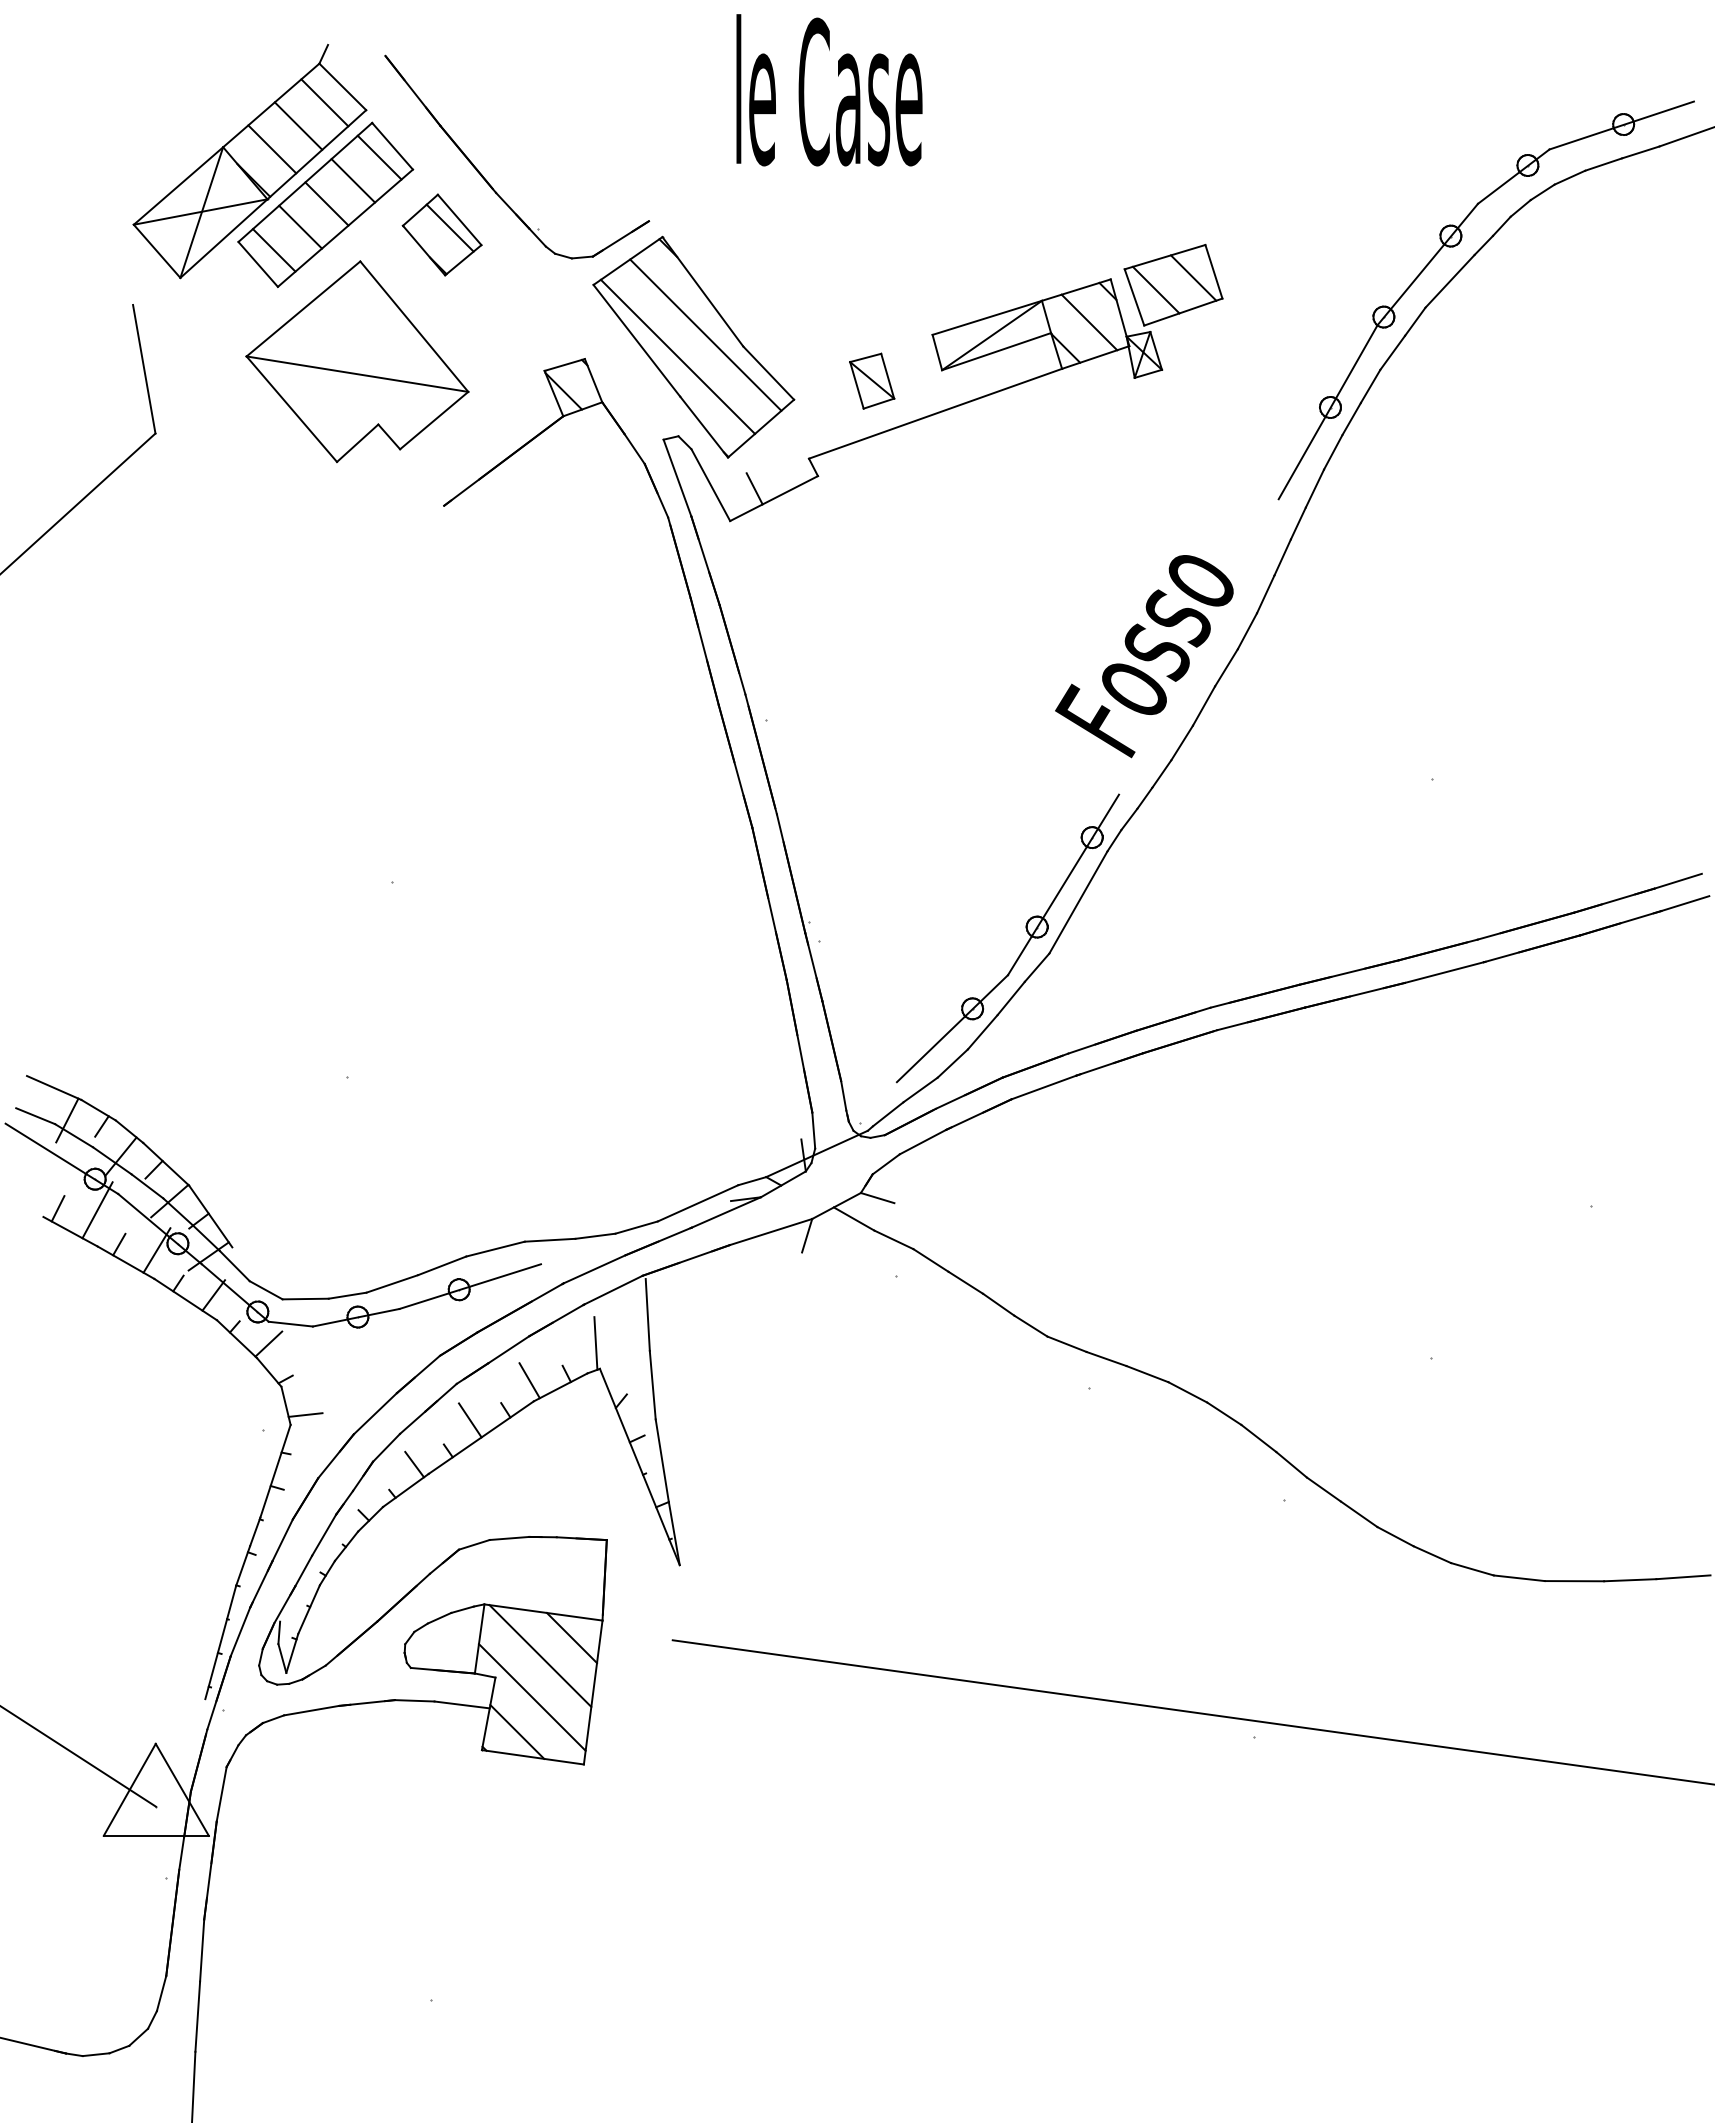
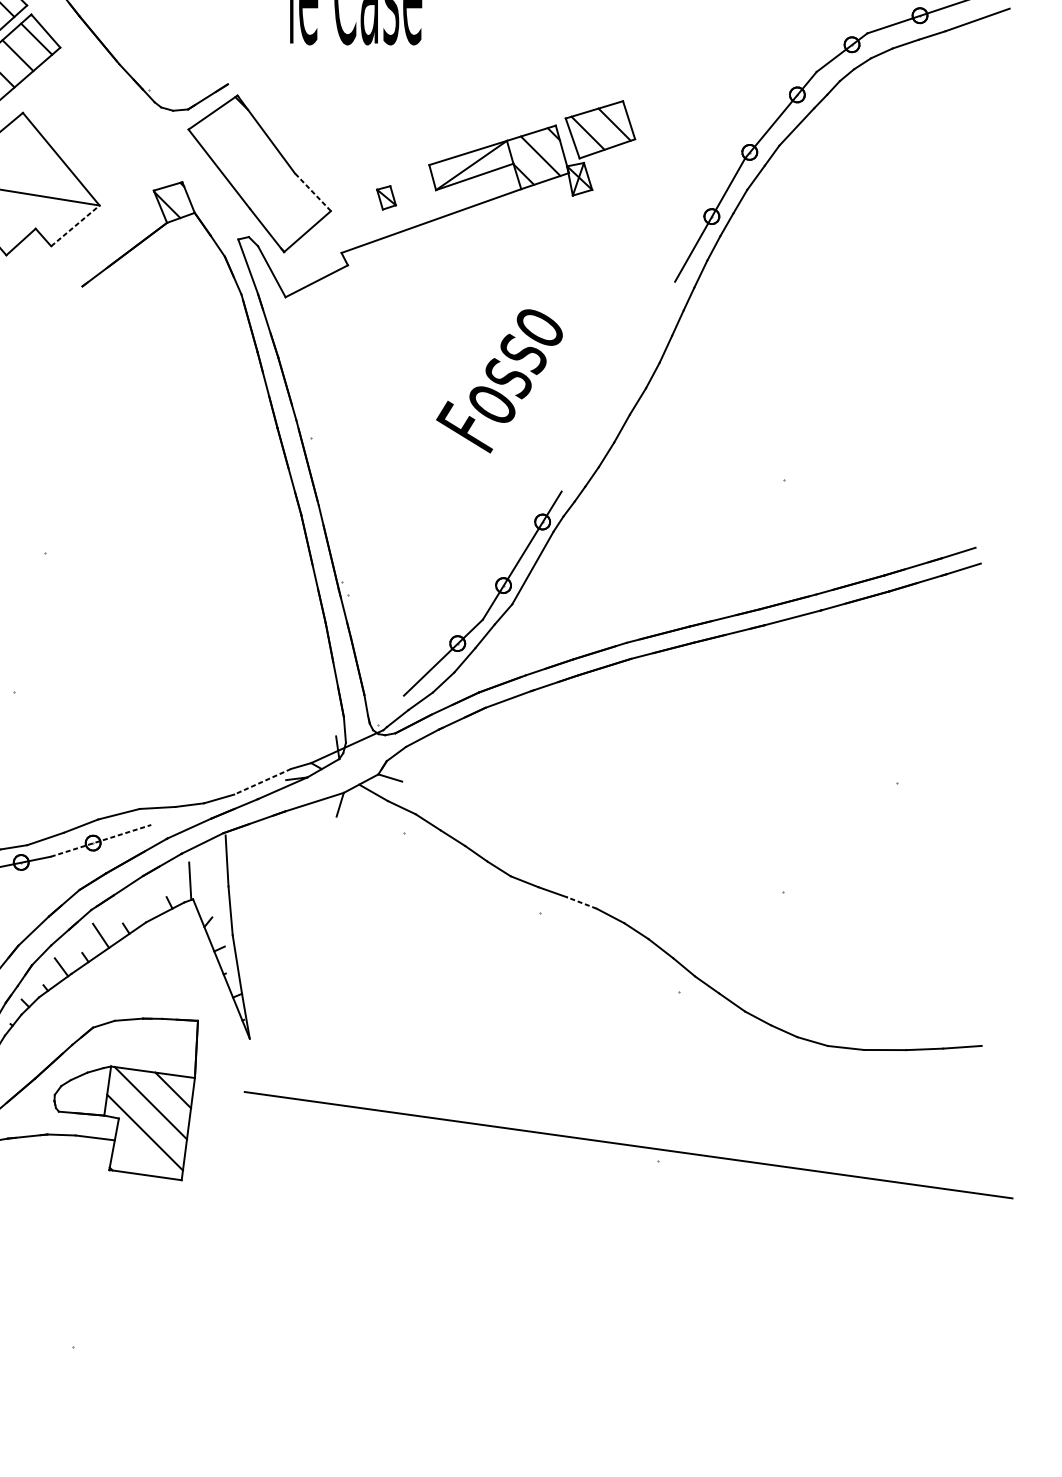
part: (441, 234) -> (80, 93), removed
line: (705, 334) -> (268, 164), removed
line: (677, 356) -> (248, 180), removed
line: (768, 373) -> (312, 192), solid -> dashed
part: (872, 380) -> (386, 197), size x0.6
line: (434, 420) -> (75, 225), solid -> dashed
line: (754, 488) -> (302, 274), removed
text: (1144, 656) -> (499, 381), moved
line: (697, 1203) -> (262, 781), solid -> dashed
line: (470, 1286) -> (101, 840), solid -> dashed
line: (1147, 1374) -> (581, 903), solid -> dashed
line: (529, 1380) -> (143, 907), removed
line: (517, 1731) -> (134, 1156), removed

